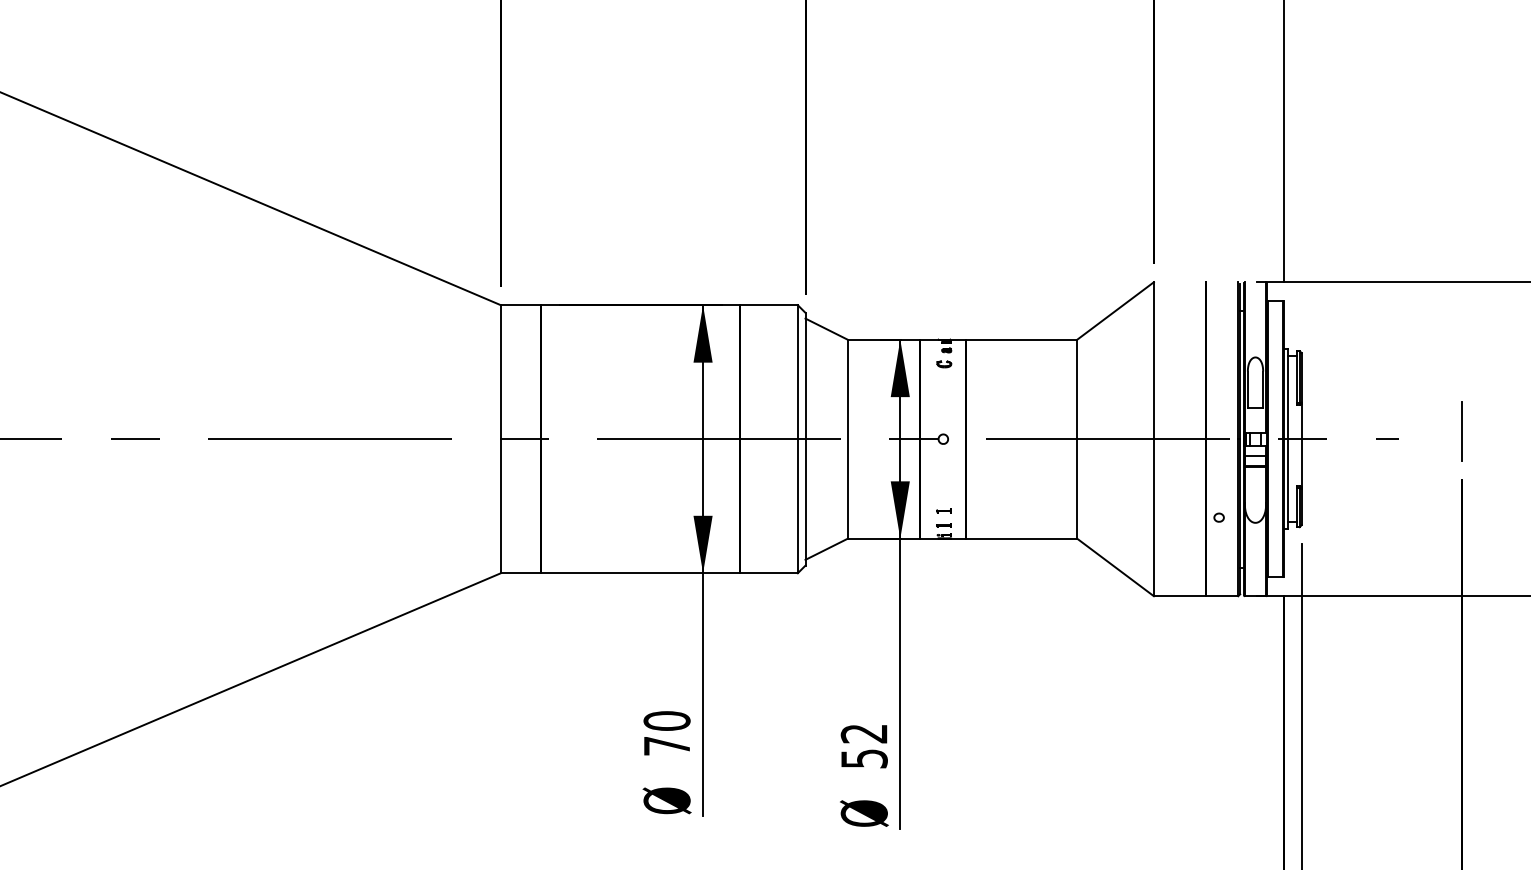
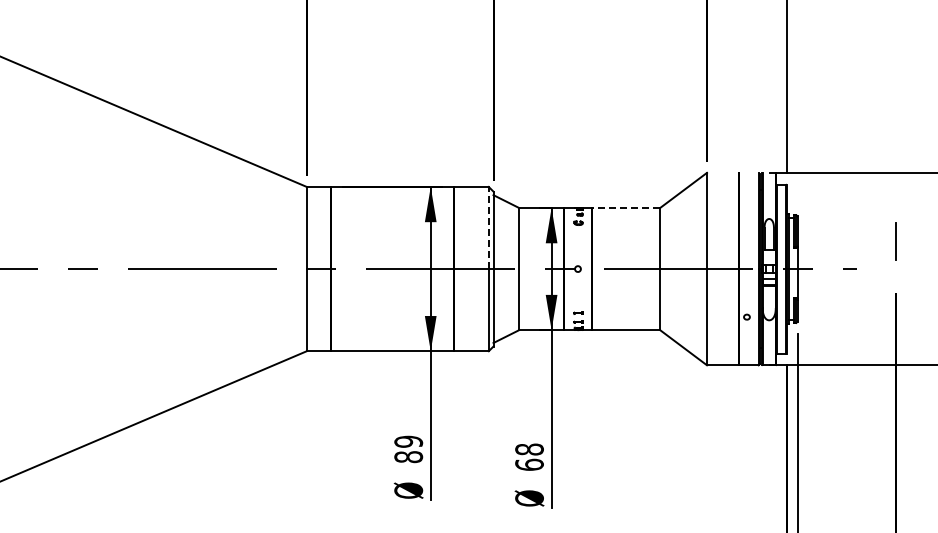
line: (1020, 340) -> (625, 208), solid -> dashed
line: (797, 371) -> (488, 227), solid -> dashed
line: (1461, 431) -> (895, 241), moved
text: (666, 733) -> (408, 449), 70 -> 89
text: (864, 745) -> (529, 456), 52 -> 68

